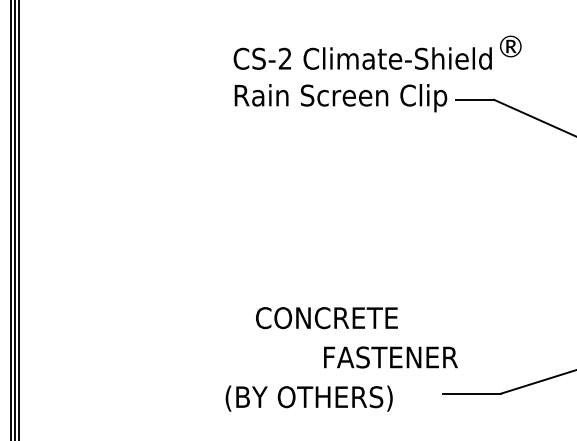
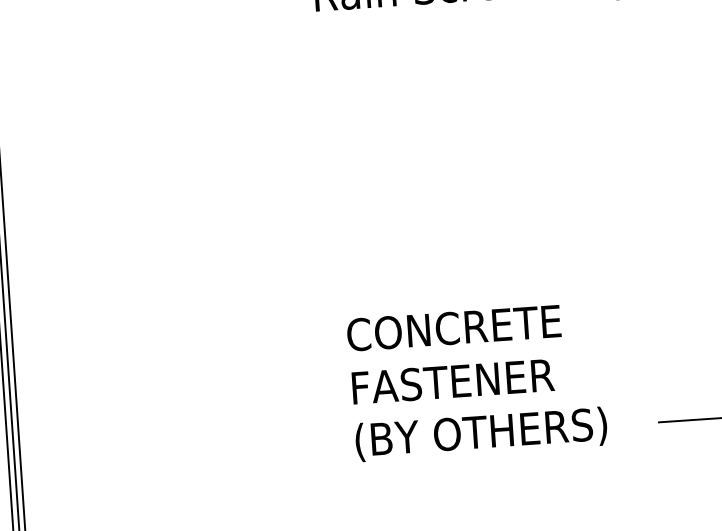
text: (326, 318) -> (453, 328), moved
text: (390, 357) -> (452, 381), moved
text: (308, 398) -> (480, 434), moved

